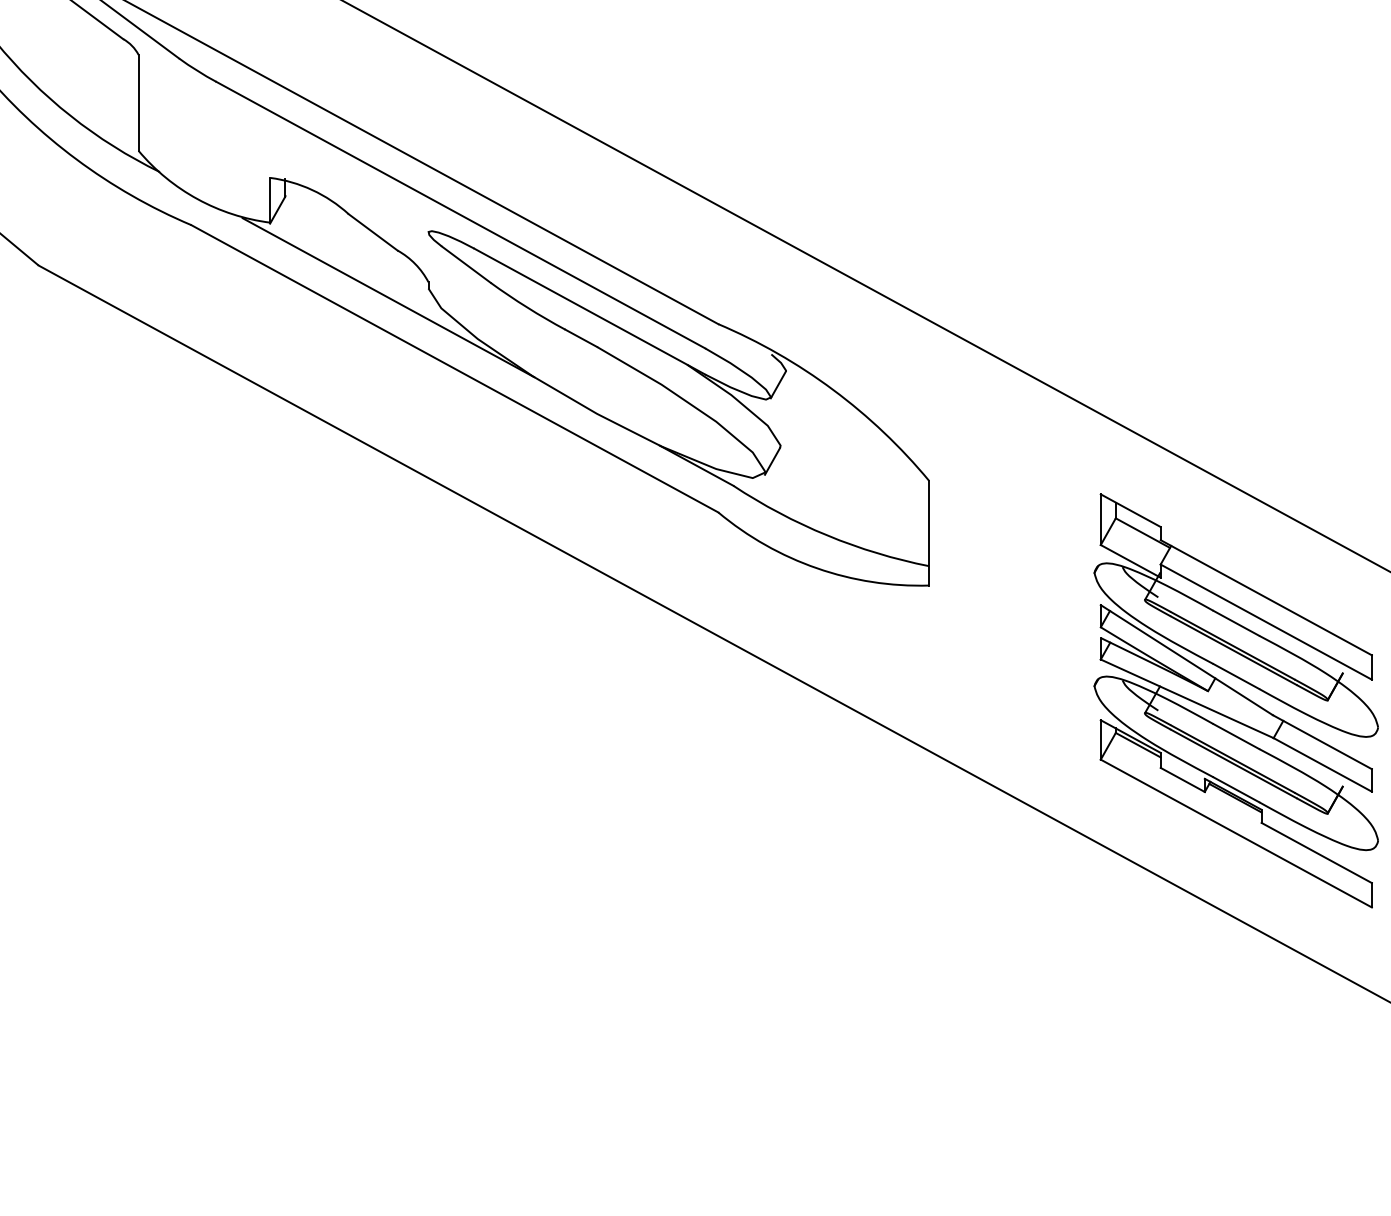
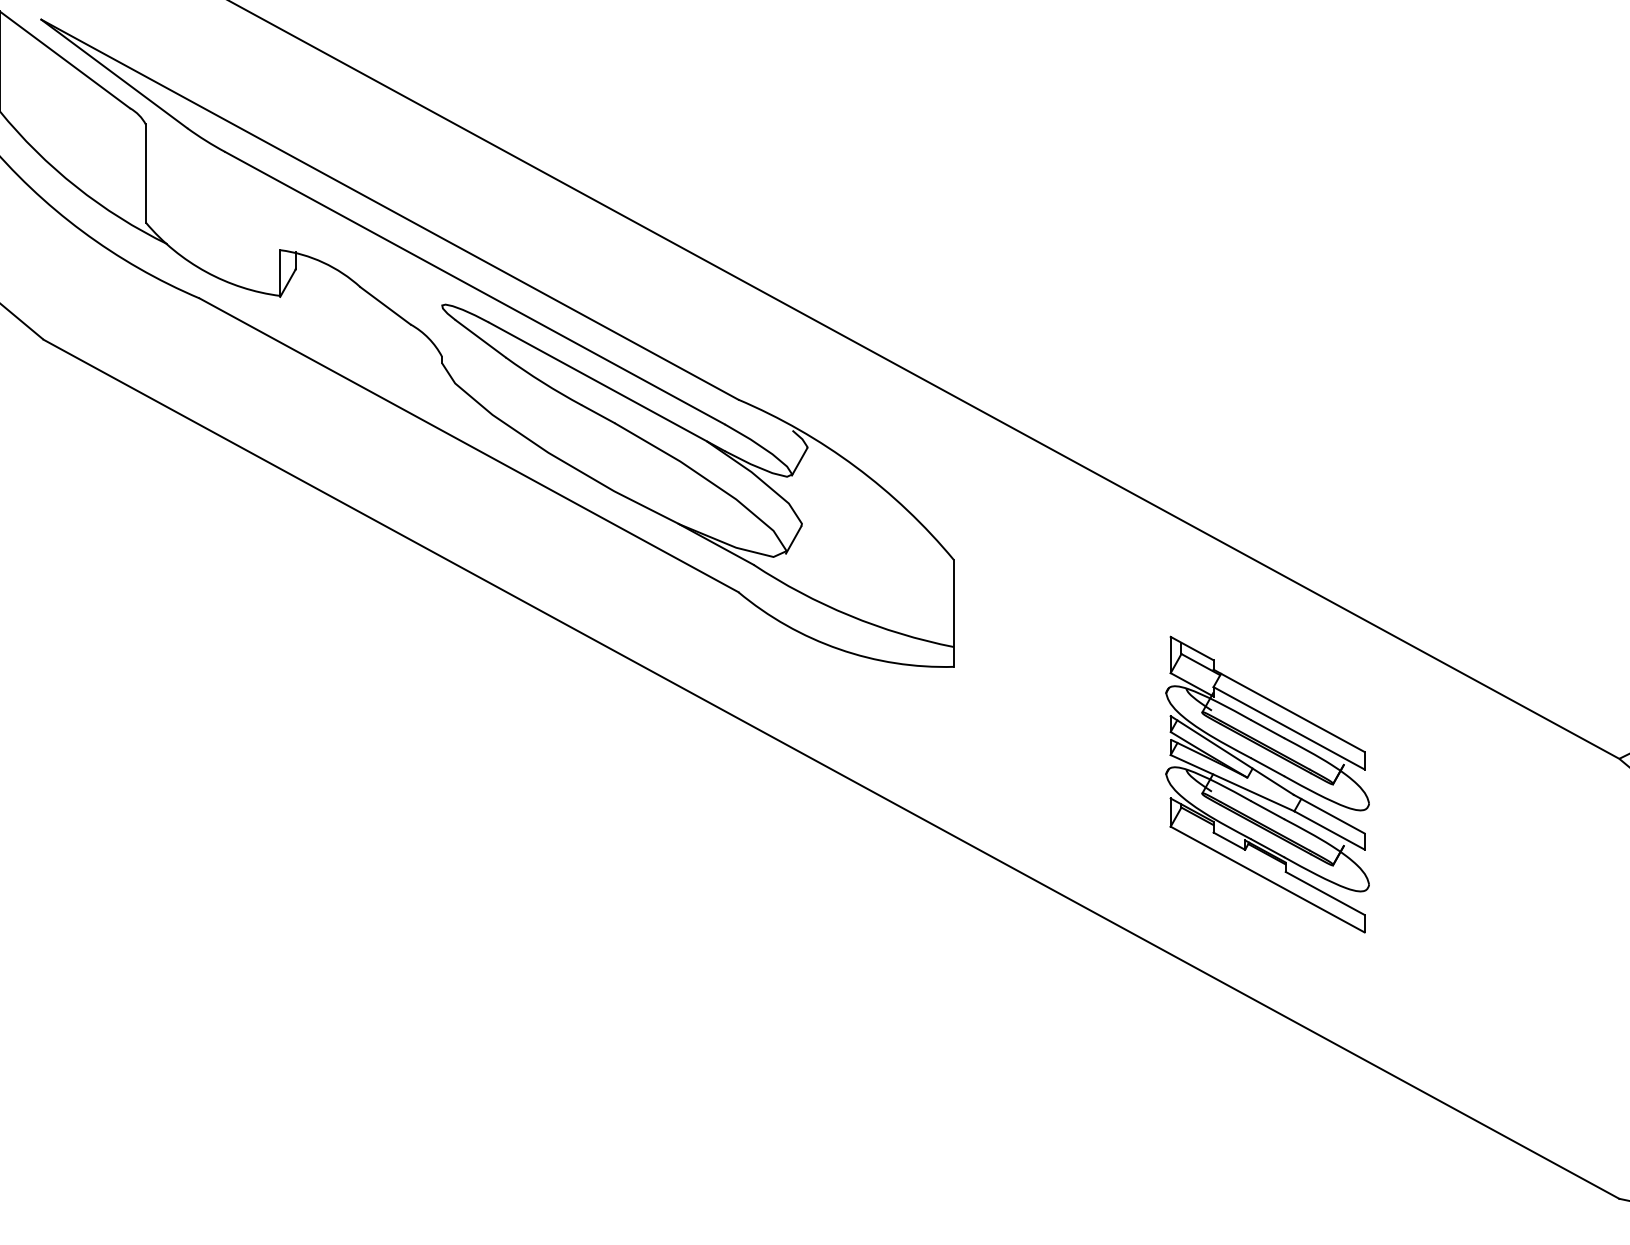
line: (388, 297) -> (401, 372), removed
part: (1236, 700) -> (1267, 784), size x0.7

